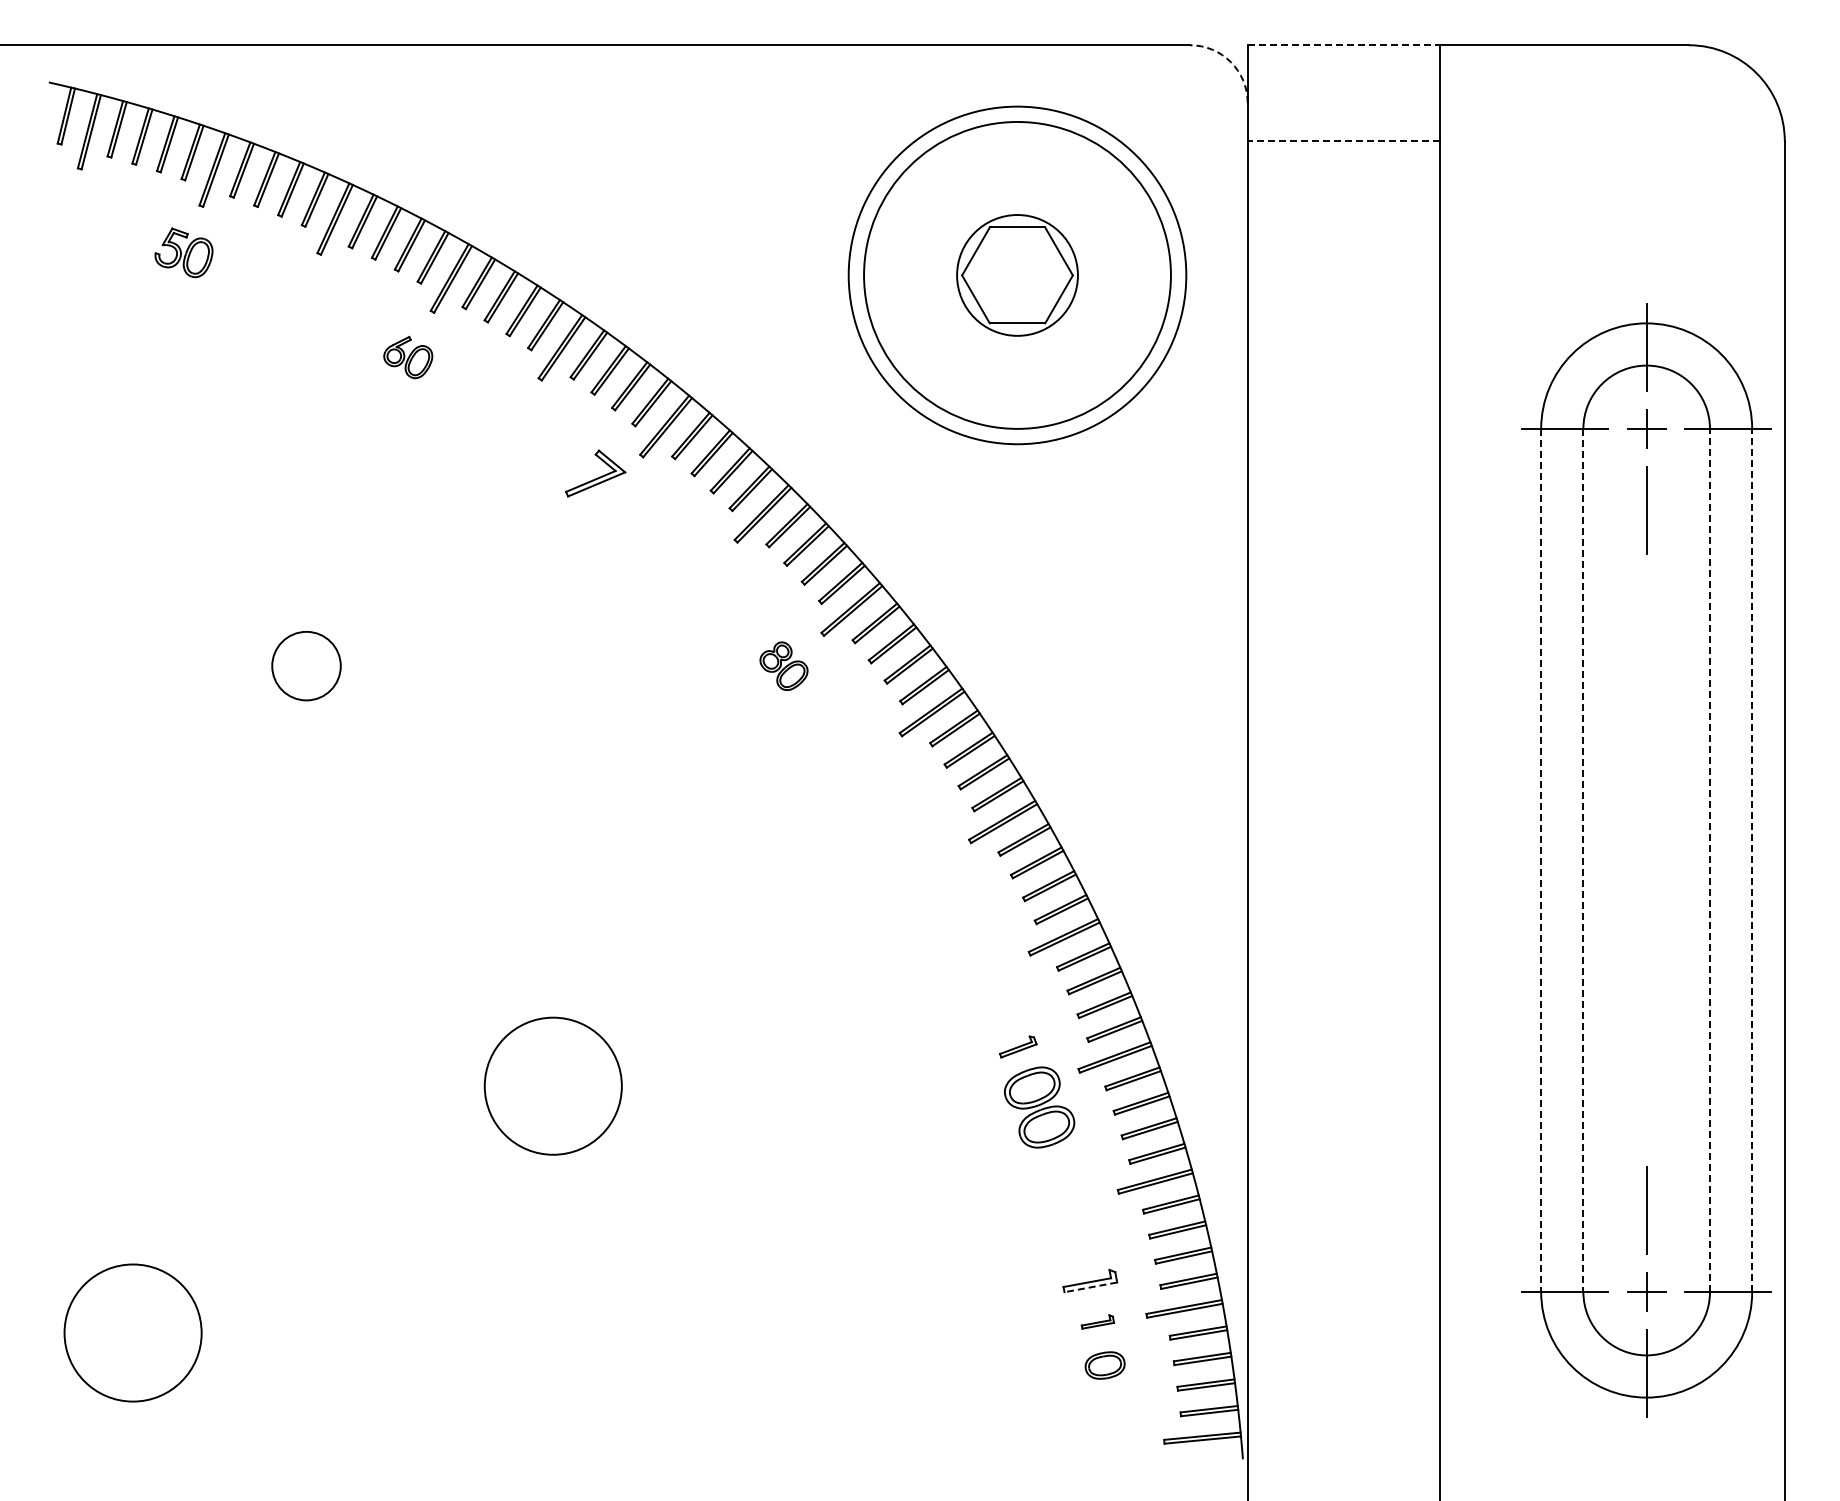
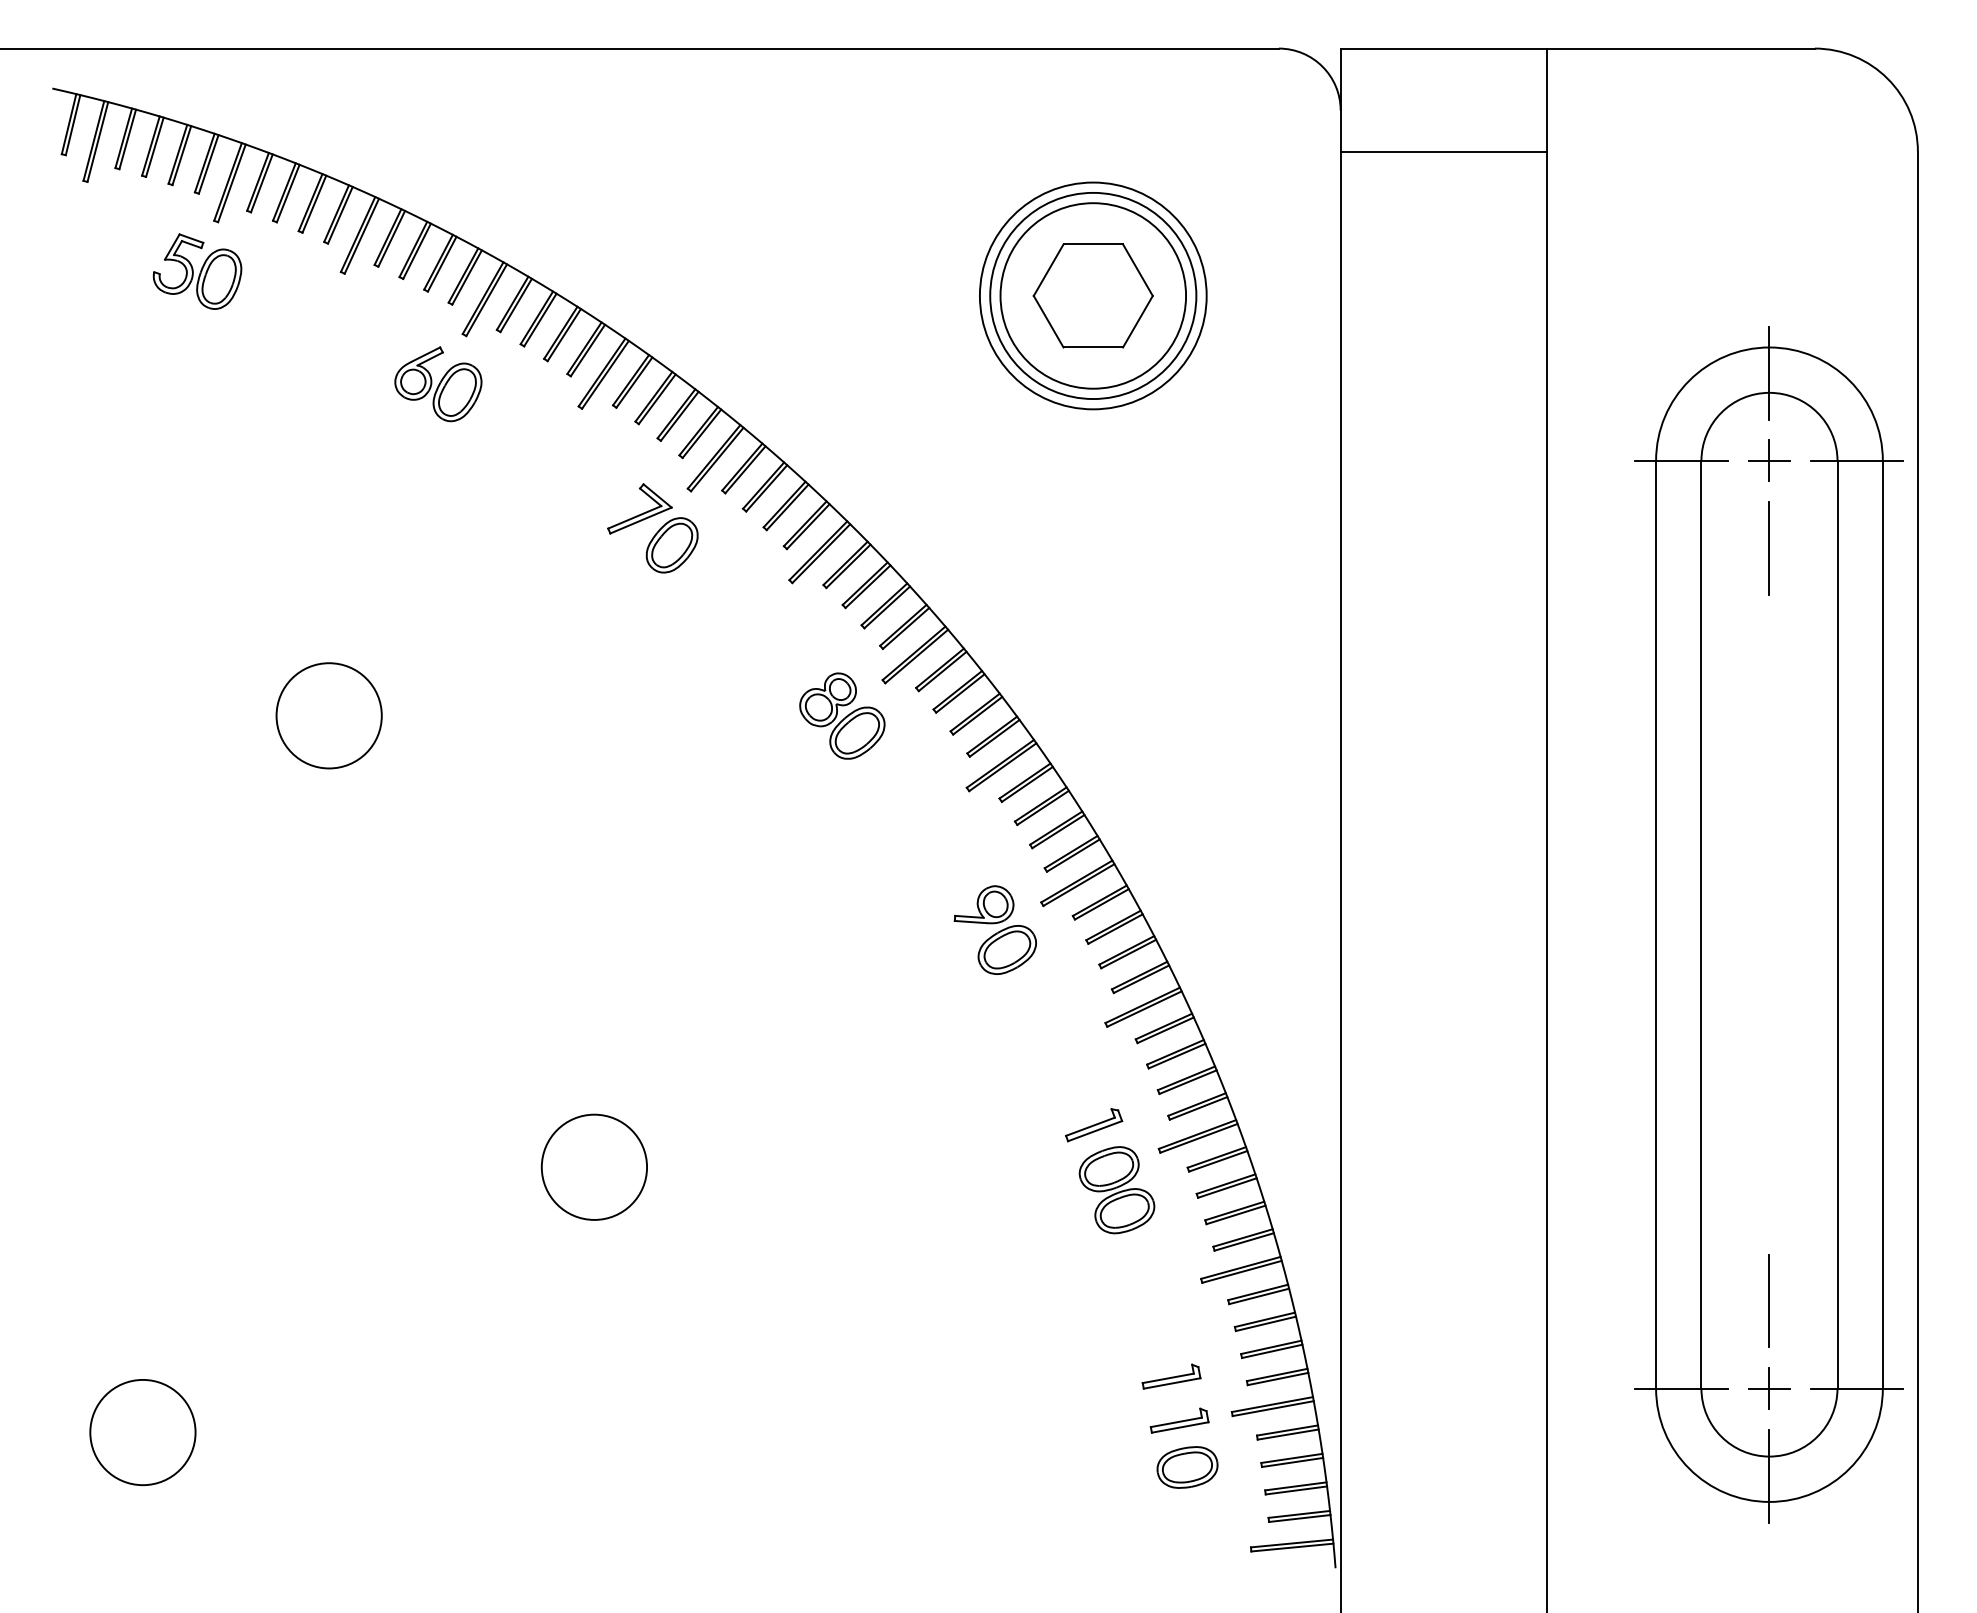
line: (1343, 45) -> (1443, 48), dashed -> solid
arc: (1230, 62) -> (1322, 67), dashed -> solid
line: (1343, 141) -> (1443, 152), dashed -> solid
part: (183, 252) -> (196, 271), size x1.43
circle: (1017, 274) -> (1093, 294), size x0.62
circle: (1017, 275) -> (1093, 296), size x0.62
circle: (1017, 275) -> (1093, 296), size x1.43
part: (408, 357) -> (438, 384), size x1.67
part: (625, 507) -> (672, 545), added
part: (783, 665) -> (841, 715), size x1.67
circle: (306, 666) -> (329, 716), size x1.43
line: (1541, 860) -> (1656, 924), dashed -> solid
line: (1583, 860) -> (1701, 924), dashed -> solid
line: (1709, 860) -> (1836, 924), dashed -> solid
line: (1752, 860) -> (1883, 924), dashed -> solid
part: (926, 865) -> (995, 930), added
part: (1018, 1046) -> (1094, 1124), size x1.43
circle: (553, 1086) -> (594, 1167), size x0.71
line: (1090, 1287) -> (1171, 1383), dashed -> solid
part: (1097, 1321) -> (1179, 1420), size x1.67
circle: (133, 1332) -> (143, 1431), size x0.71
part: (1104, 1365) -> (1186, 1467), size x1.43

